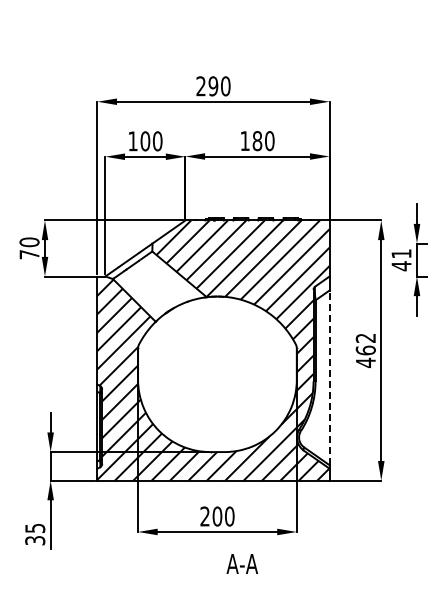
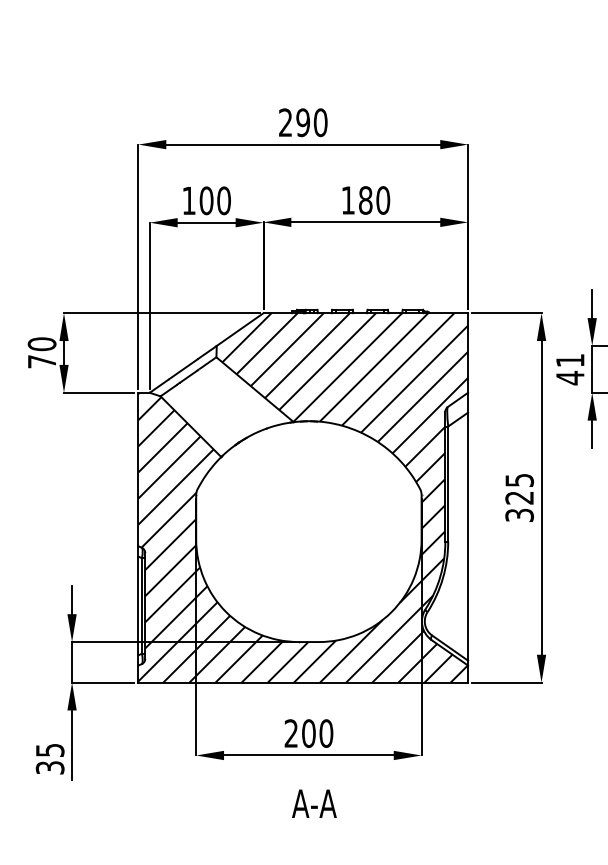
text: (365, 350) -> (519, 497), 462 -> 325
line: (329, 377) -> (467, 536), dashed -> solid
text: (241, 563) -> (313, 803), moved

